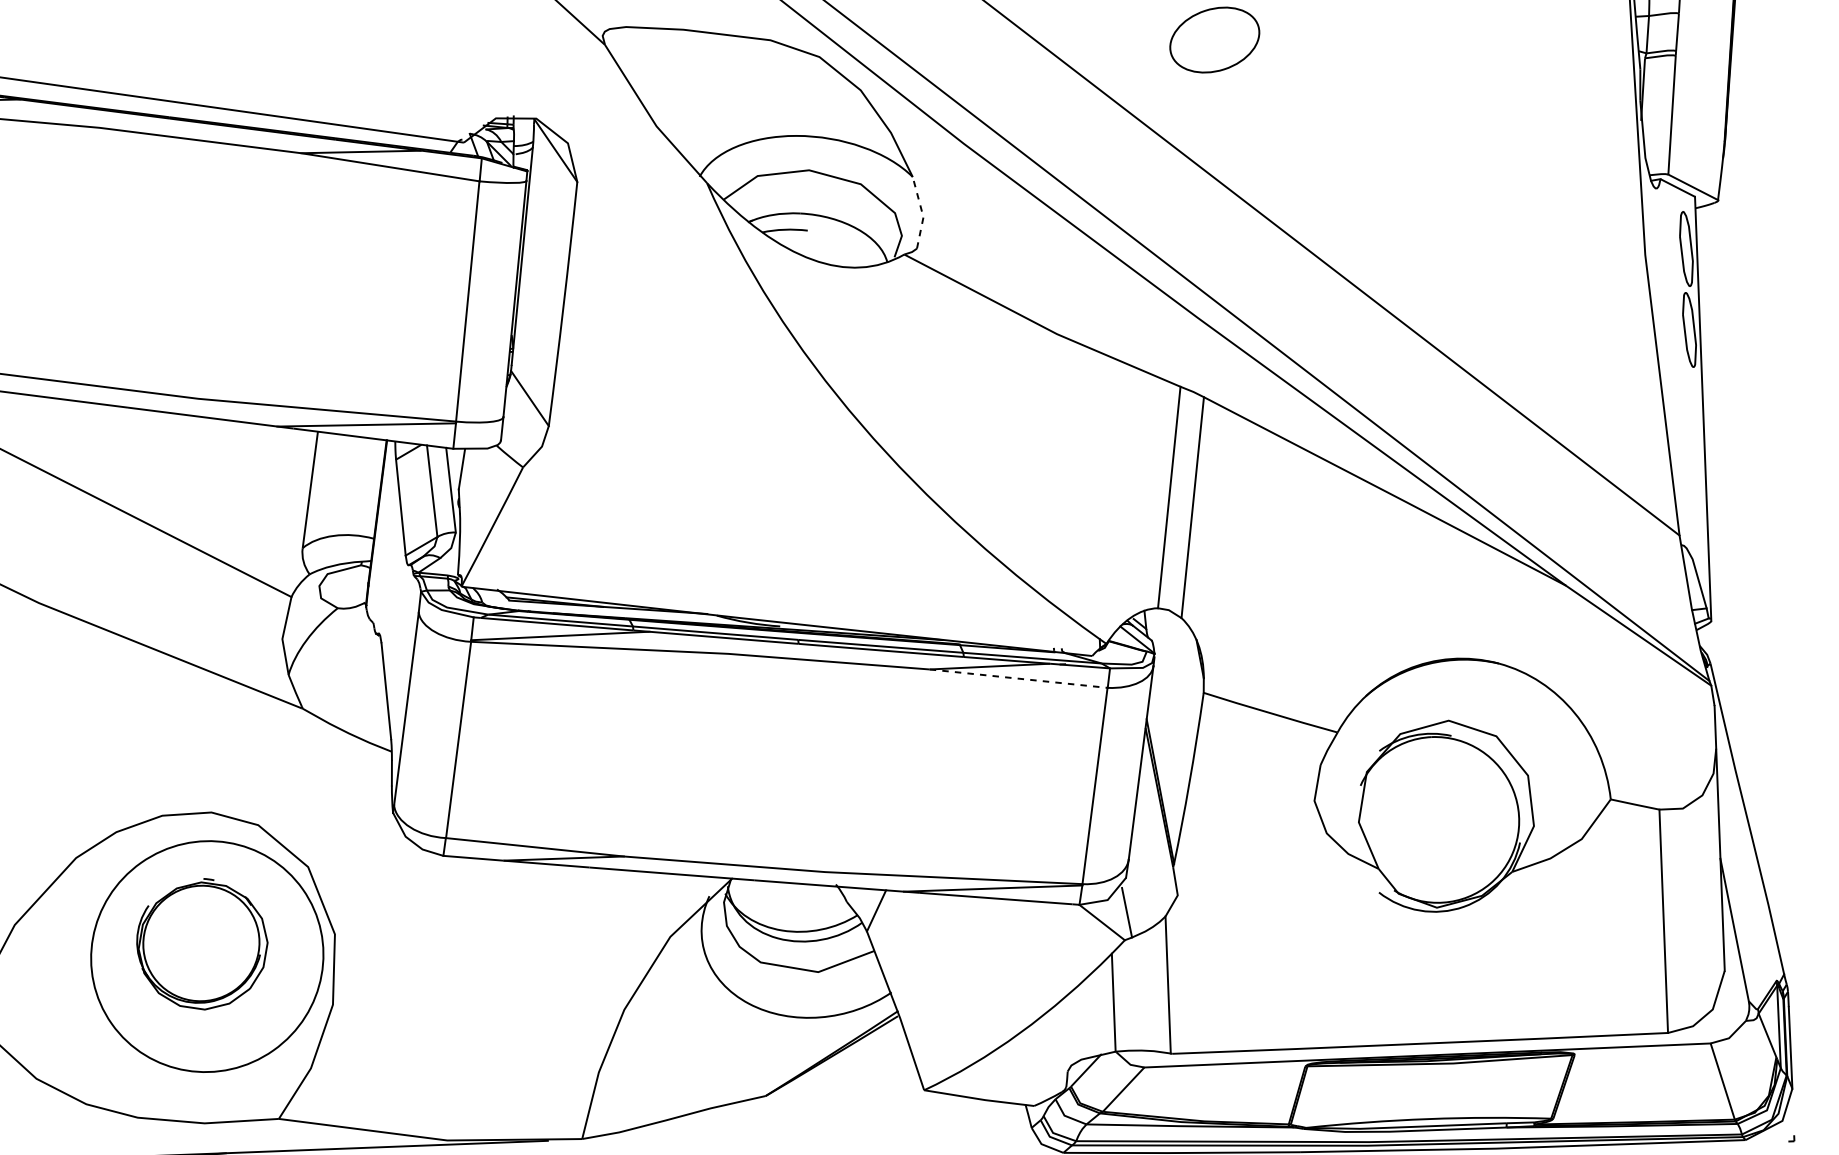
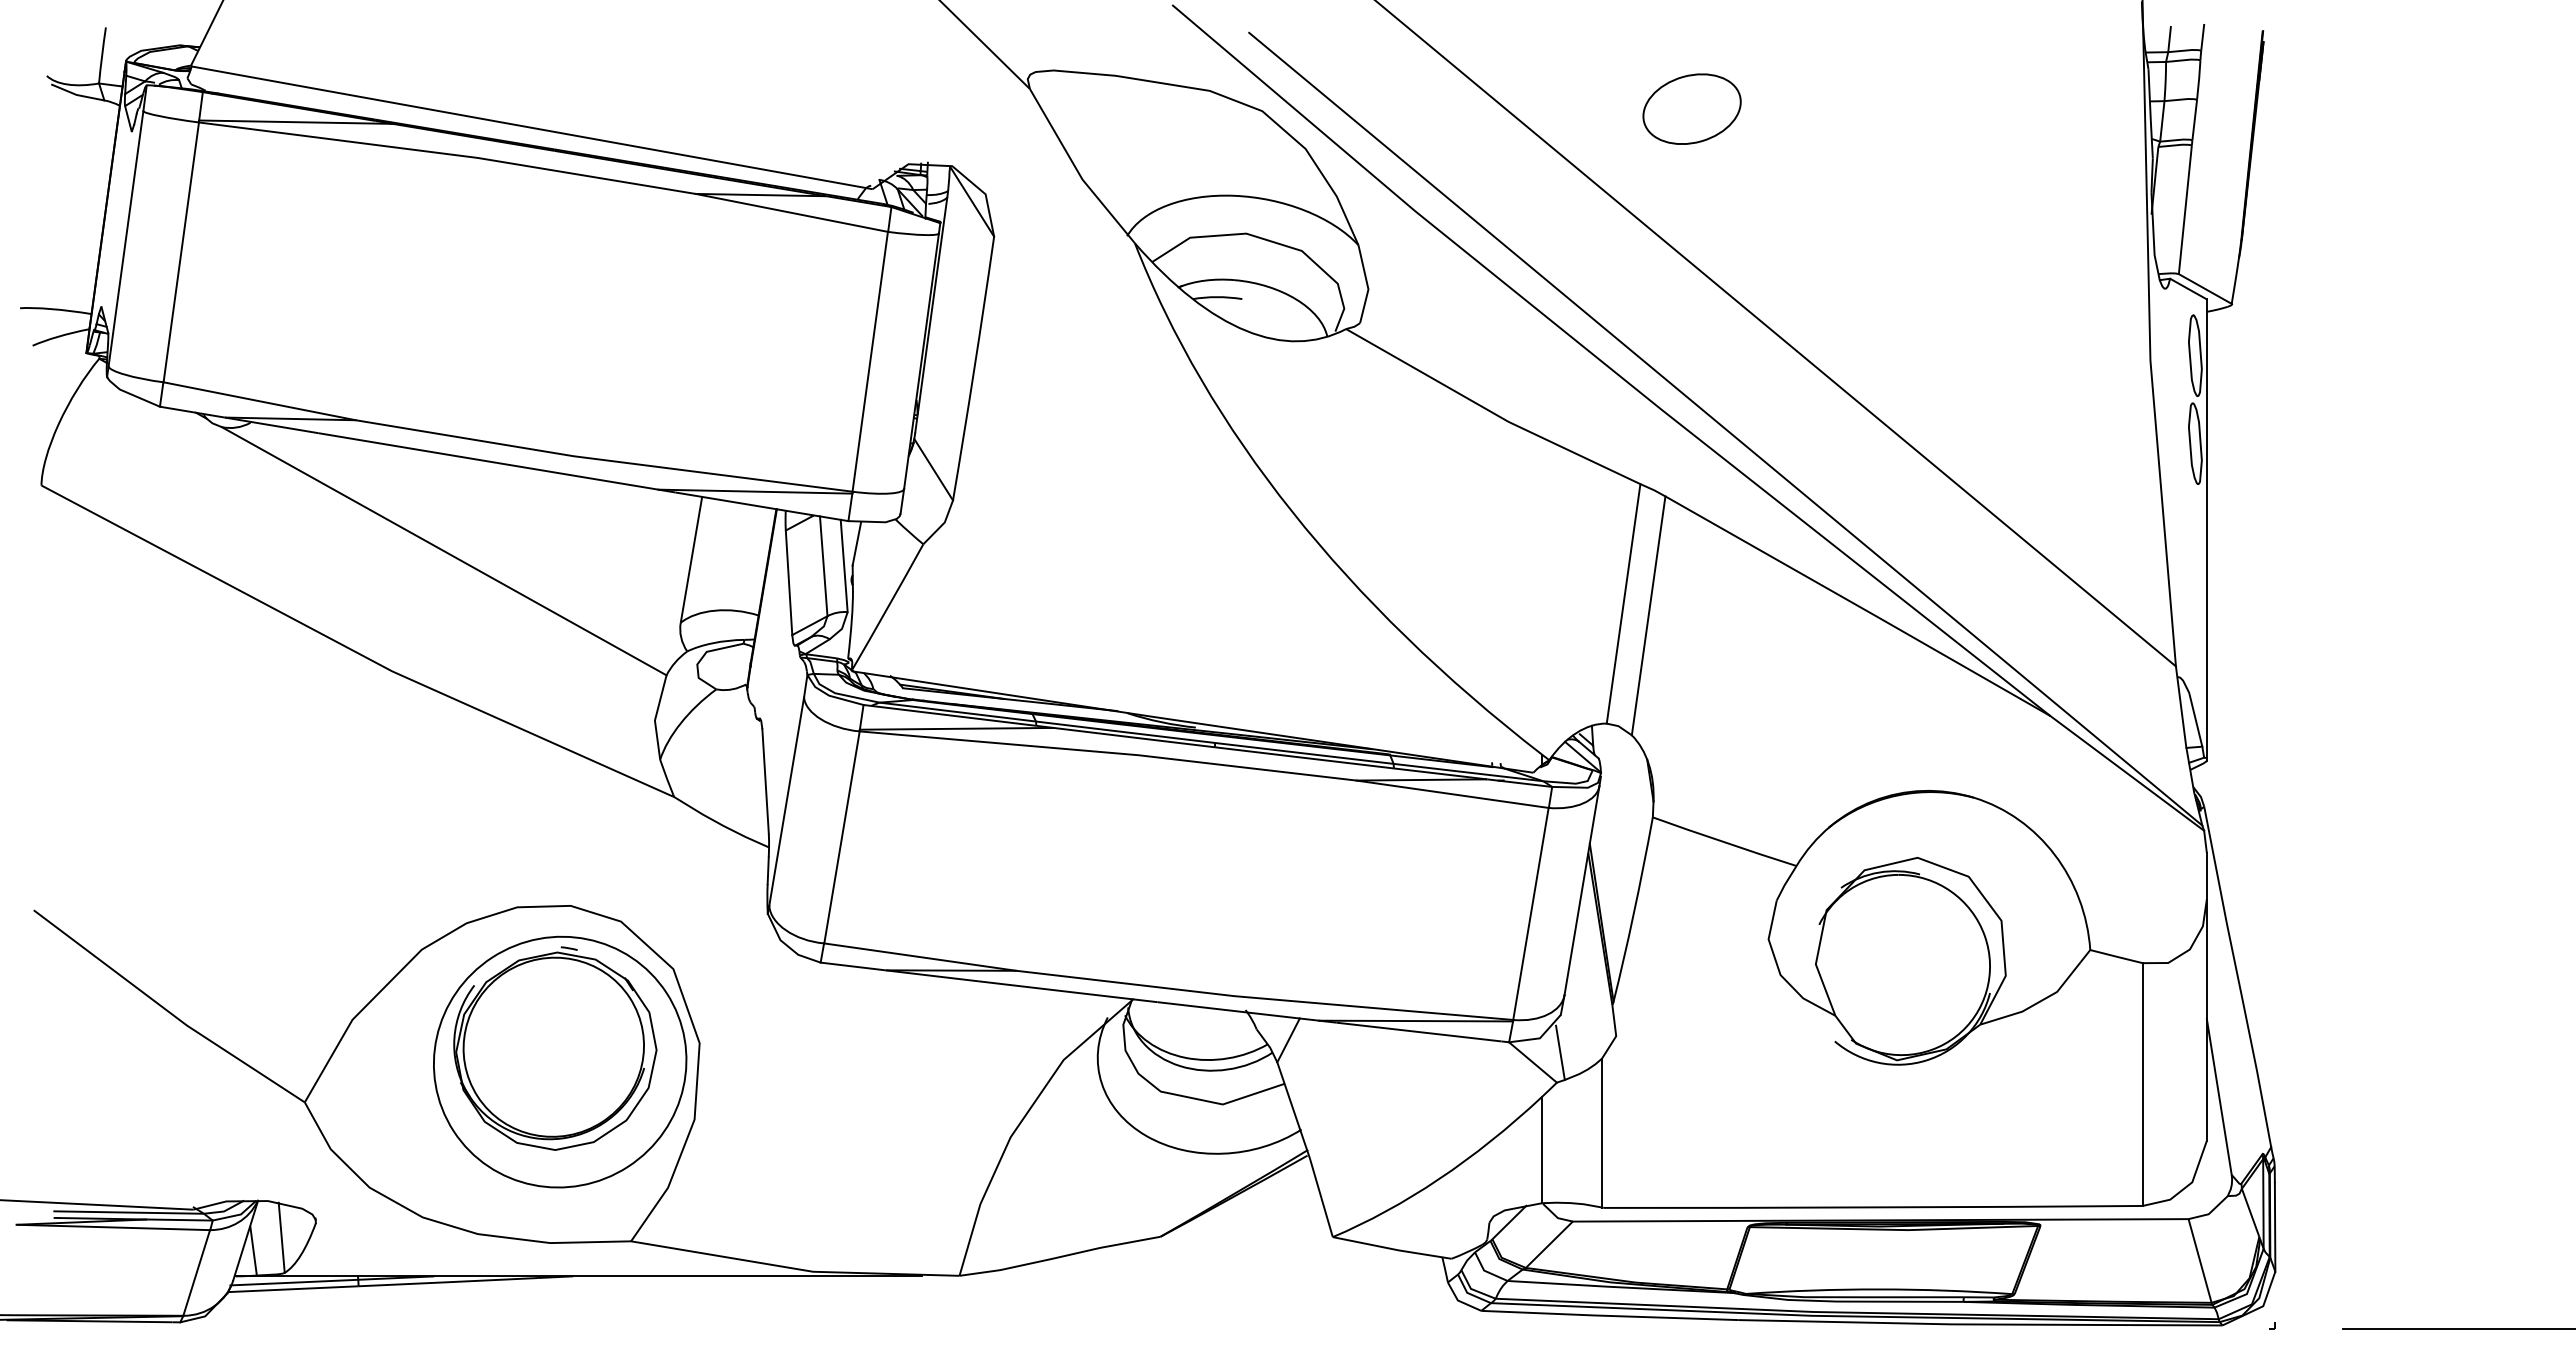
line: (922, 212) -> (1367, 284), dashed -> solid
line: (1019, 678) -> (1453, 794), dashed -> solid
part: (202, 944) -> (555, 1048), size x1.43

